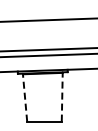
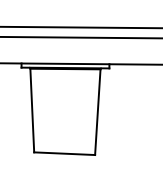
line: (62, 96) -> (98, 110), dashed -> solid
line: (25, 97) -> (33, 109), dashed -> solid

